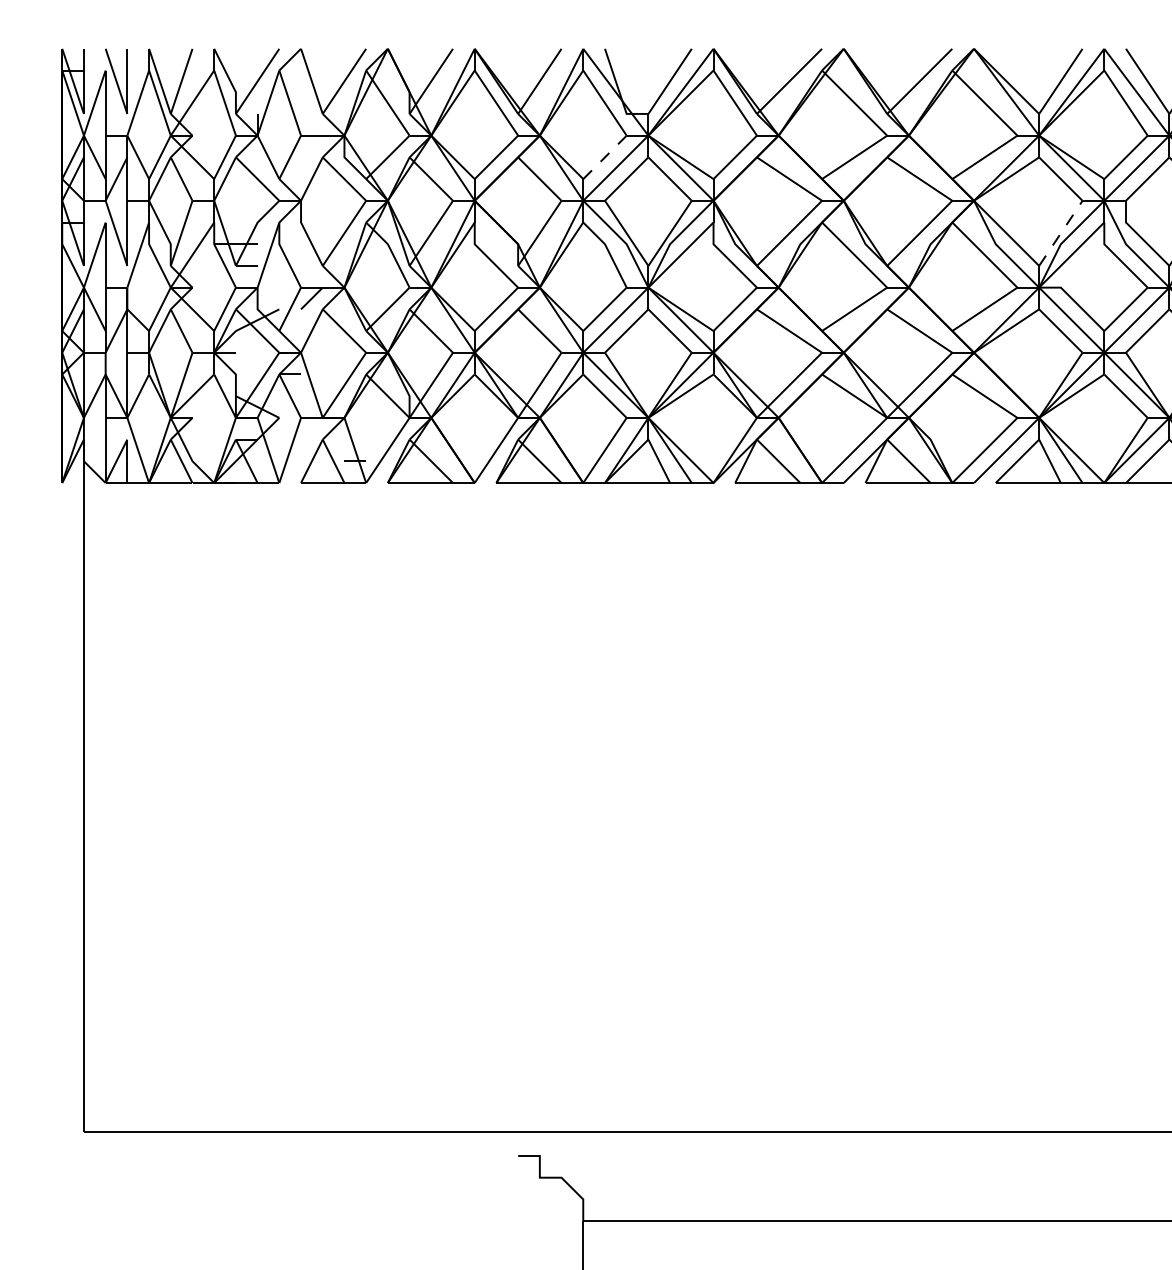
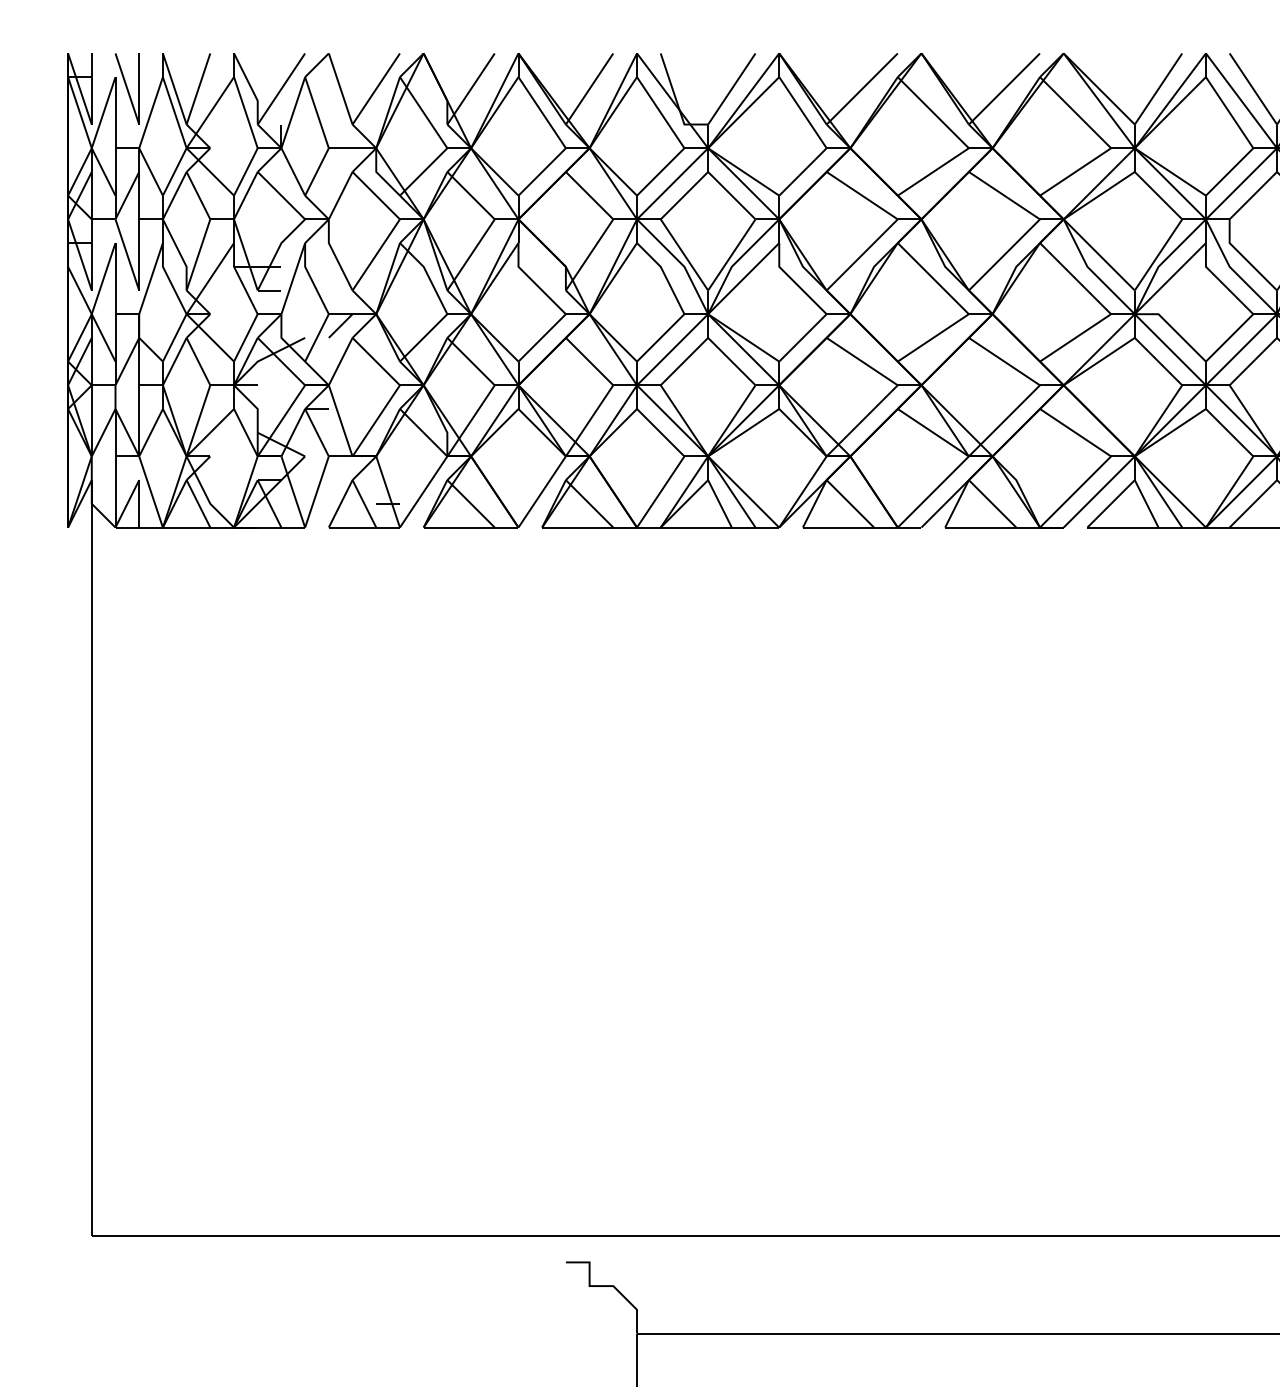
line: (604, 156) -> (660, 171), dashed -> solid
line: (1060, 232) -> (1158, 254), dashed -> solid

